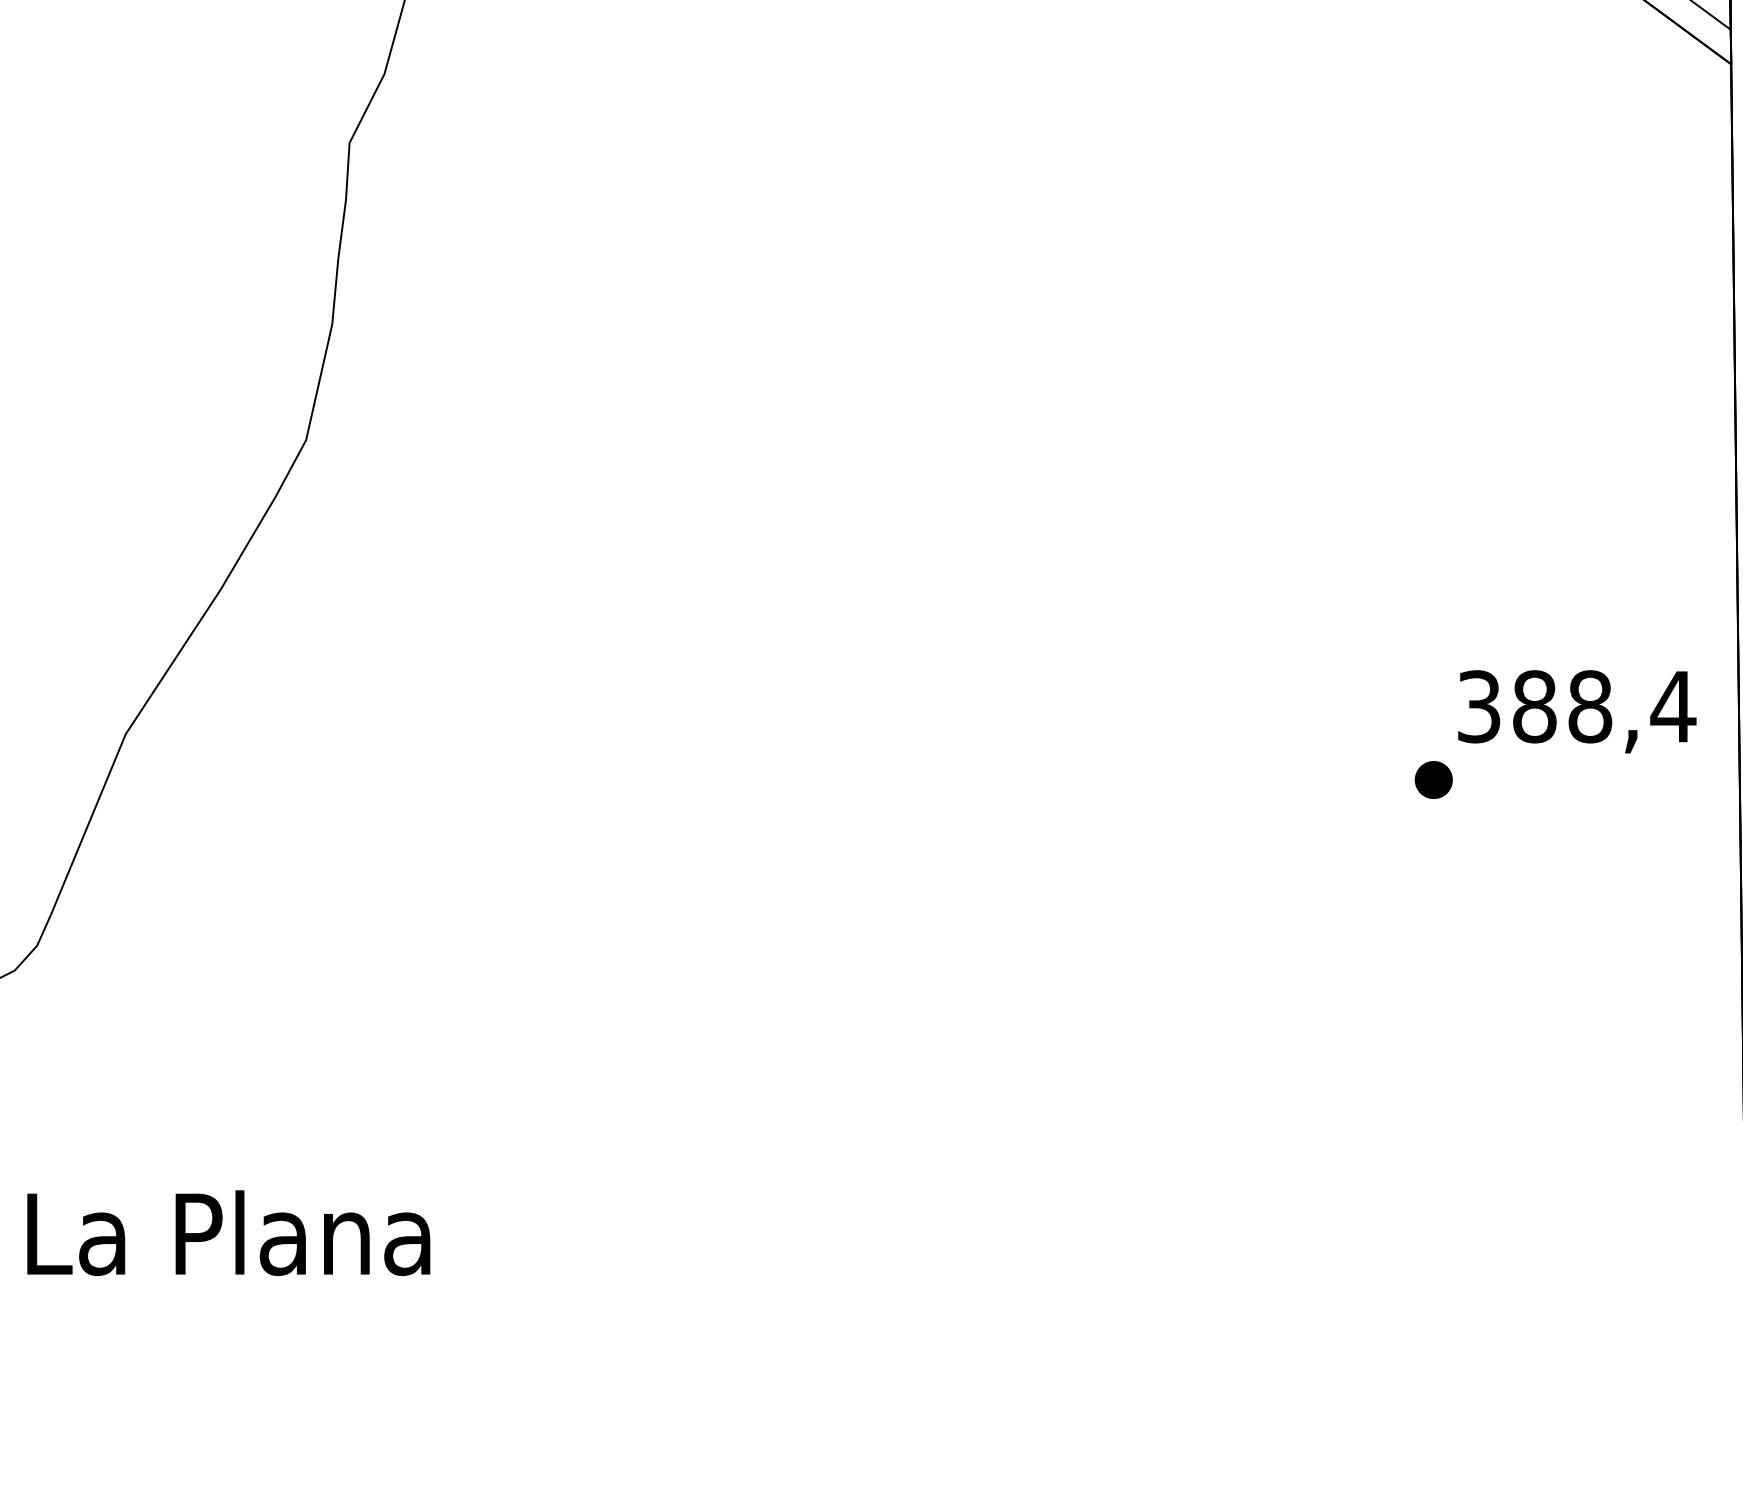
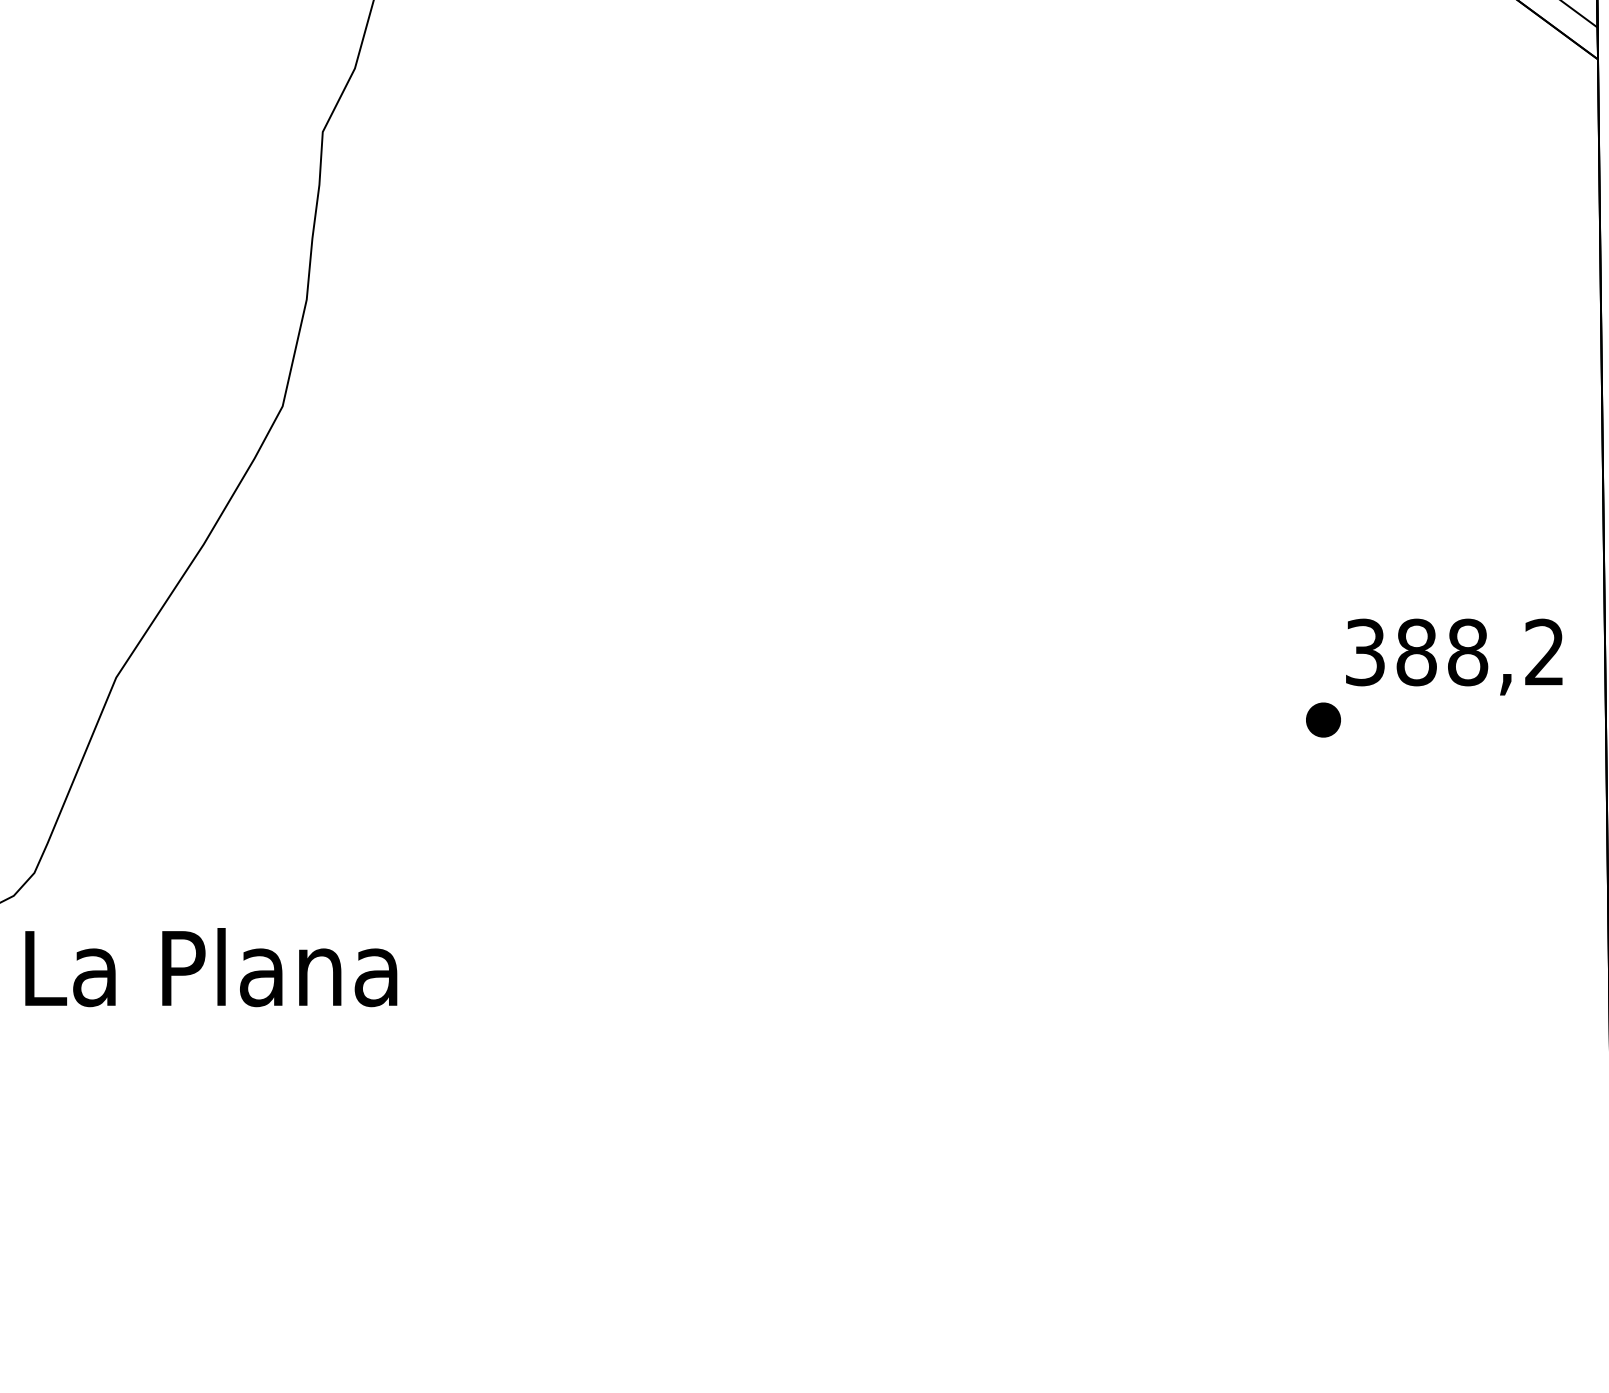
text: (1673, 706) -> (1544, 652), 388,4 -> 388,2
text: (228, 1232) -> (211, 966), moved

